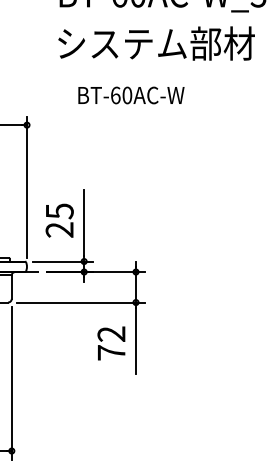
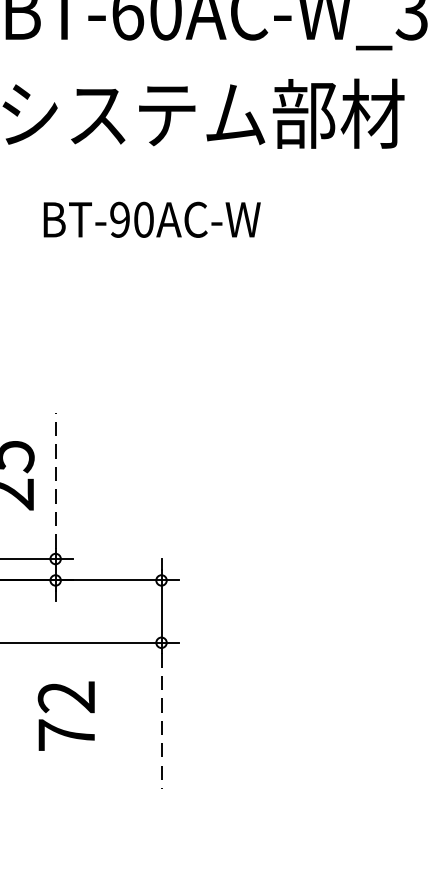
text: (115, 95) -> (119, 219), BT-60AC-W -> BT-90AC-W
line: (84, 222) -> (56, 479), solid -> dashed
line: (135, 341) -> (160, 722), solid -> dashed
text: (111, 343) -> (66, 716), moved

